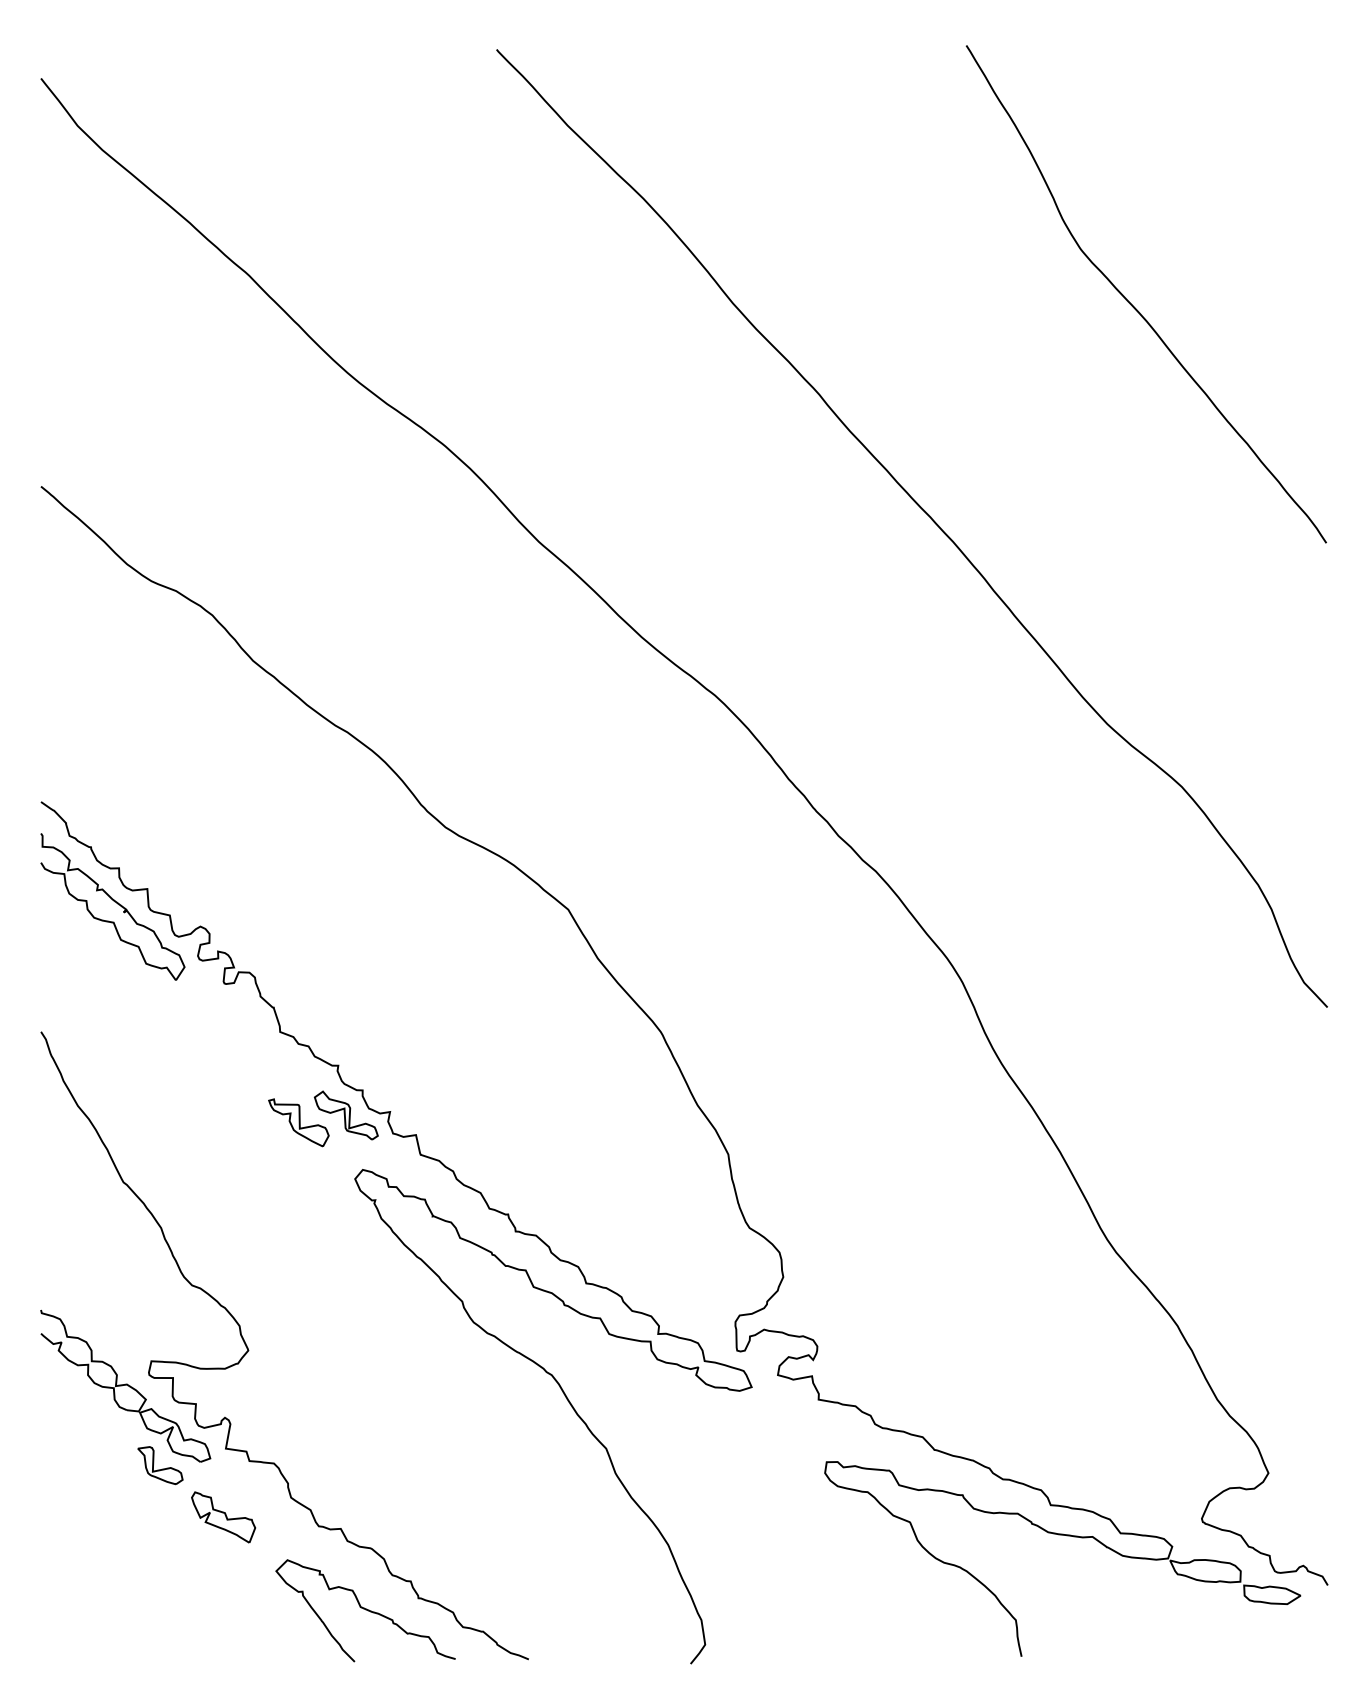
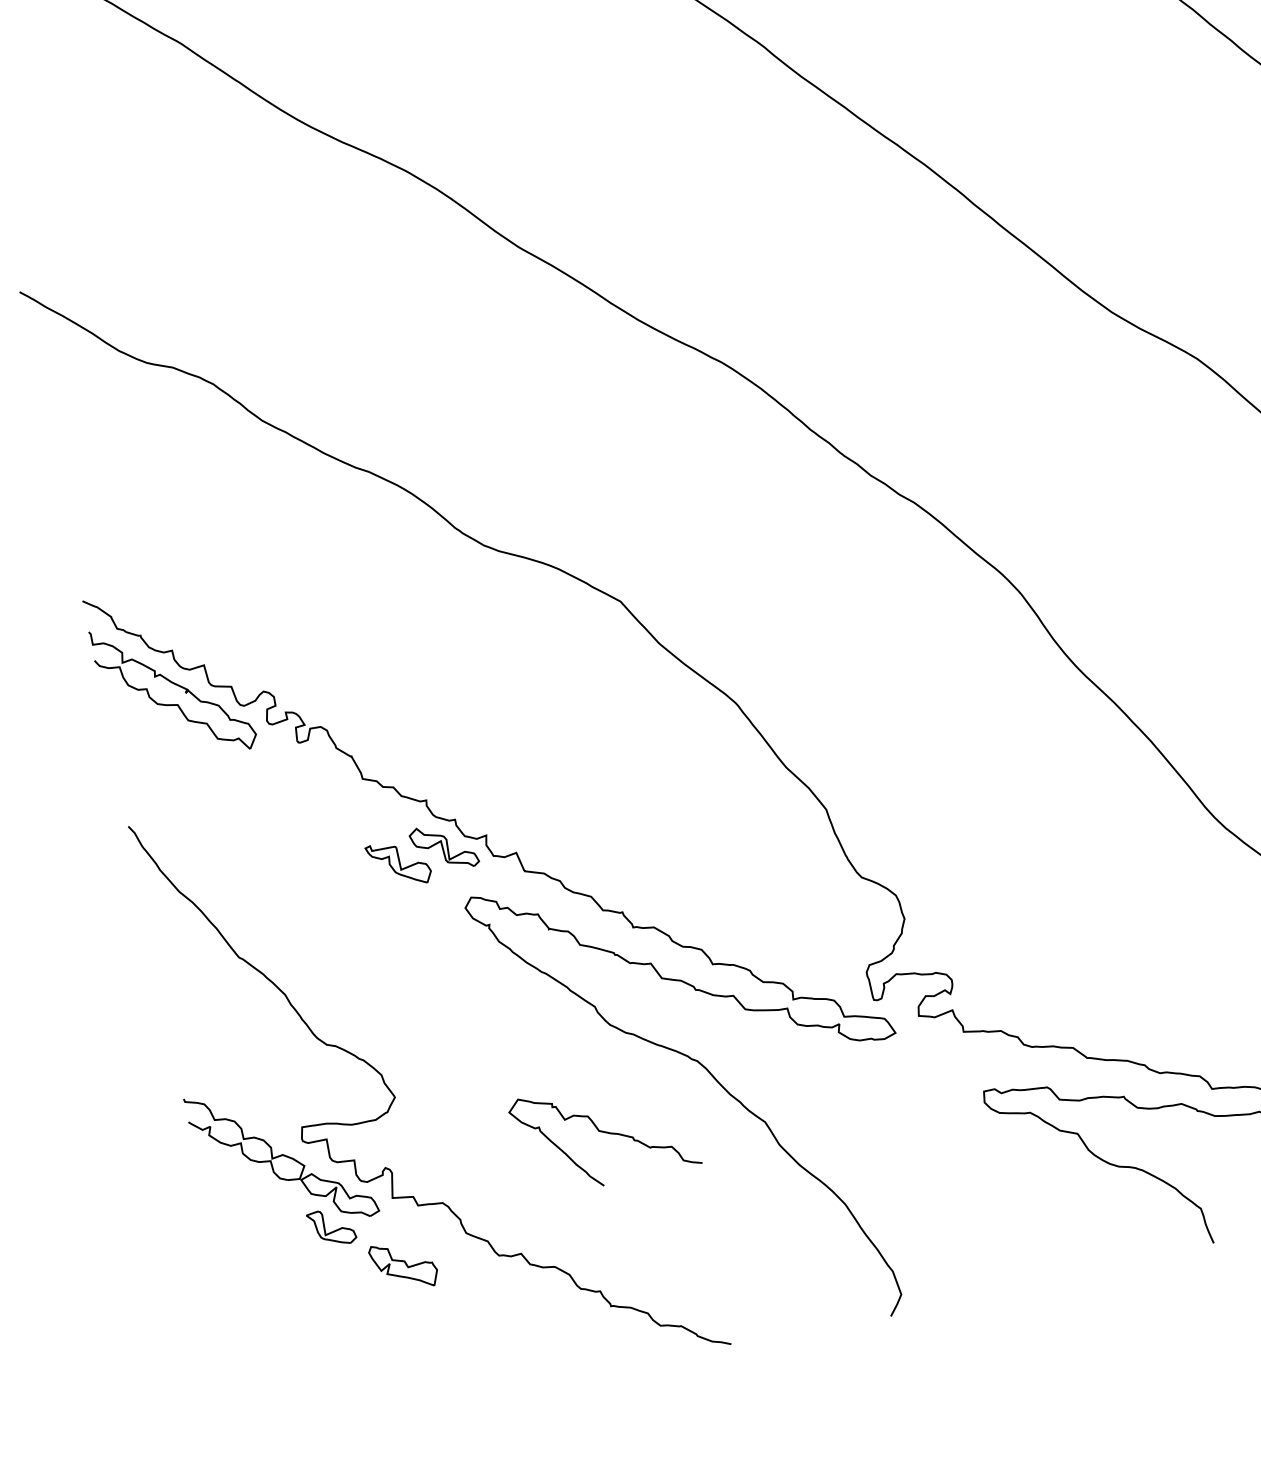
curve: (365, 1610) -> (604, 1133), moved

